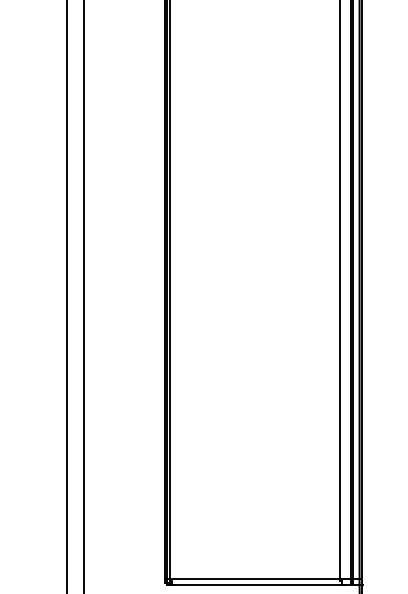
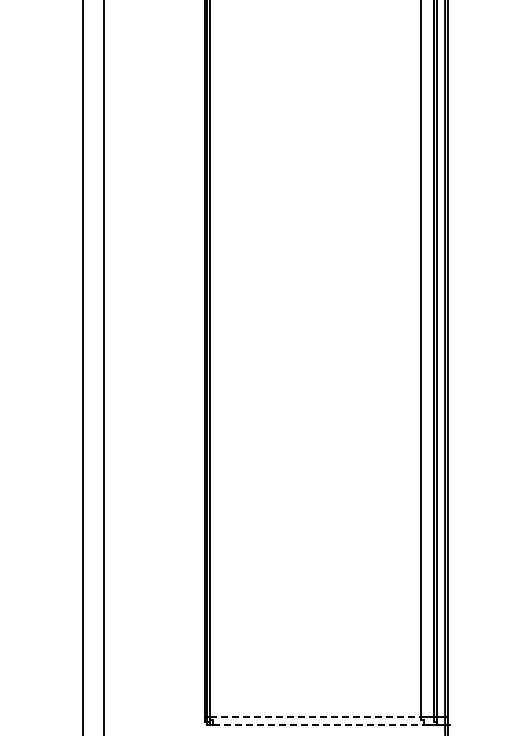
line: (254, 578) -> (315, 716), solid -> dashed
line: (261, 584) -> (323, 724), solid -> dashed

